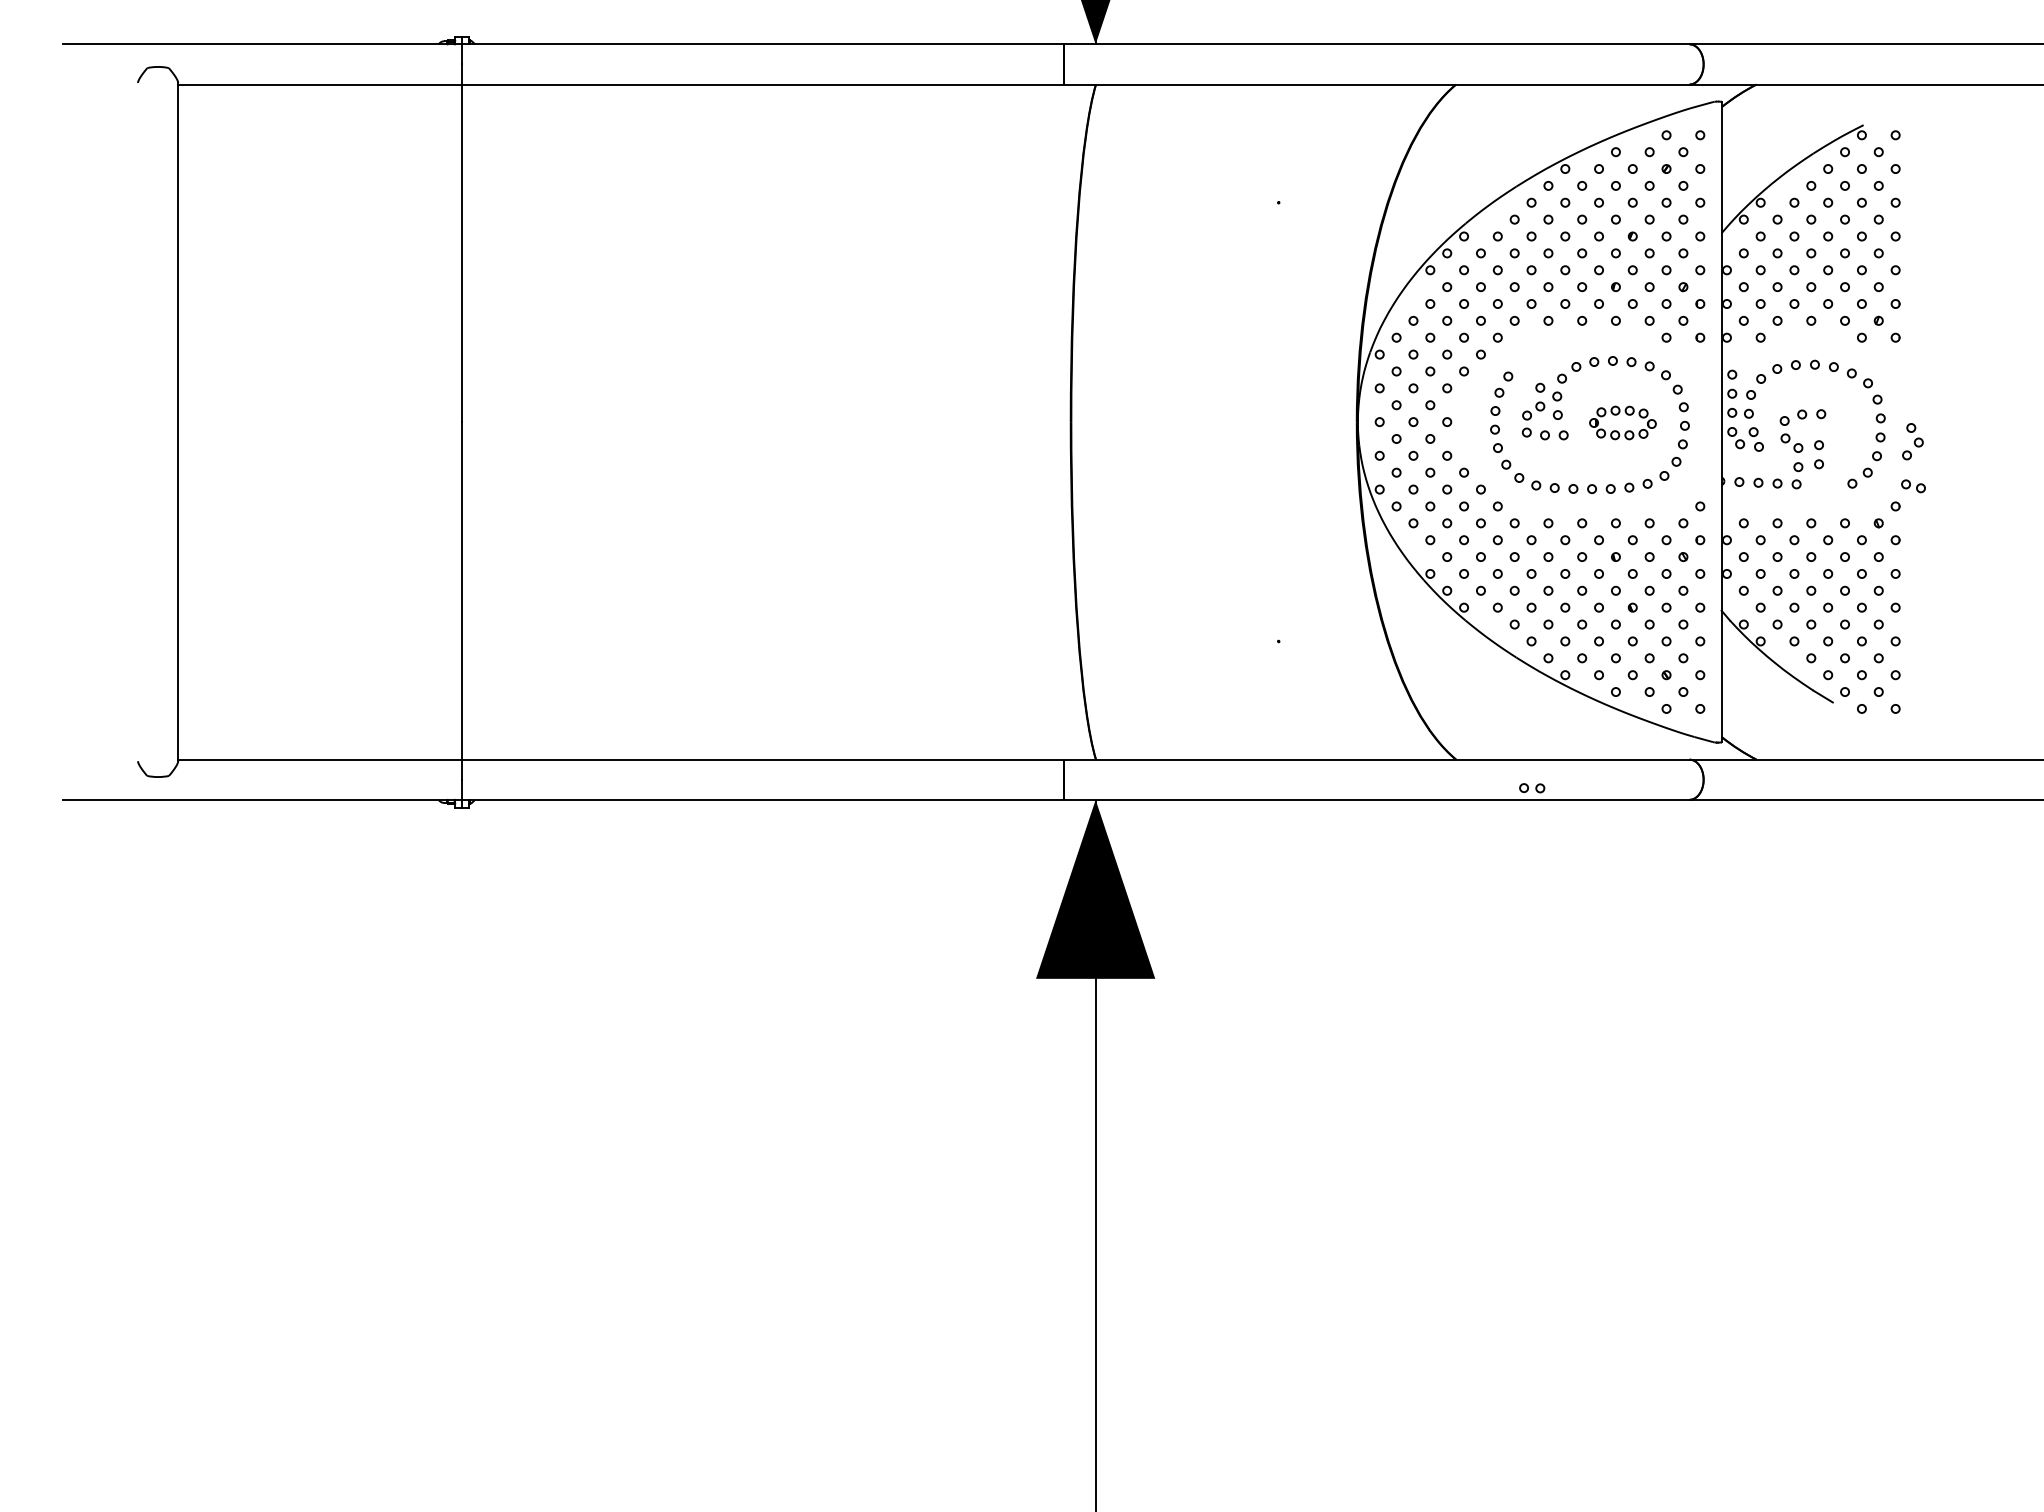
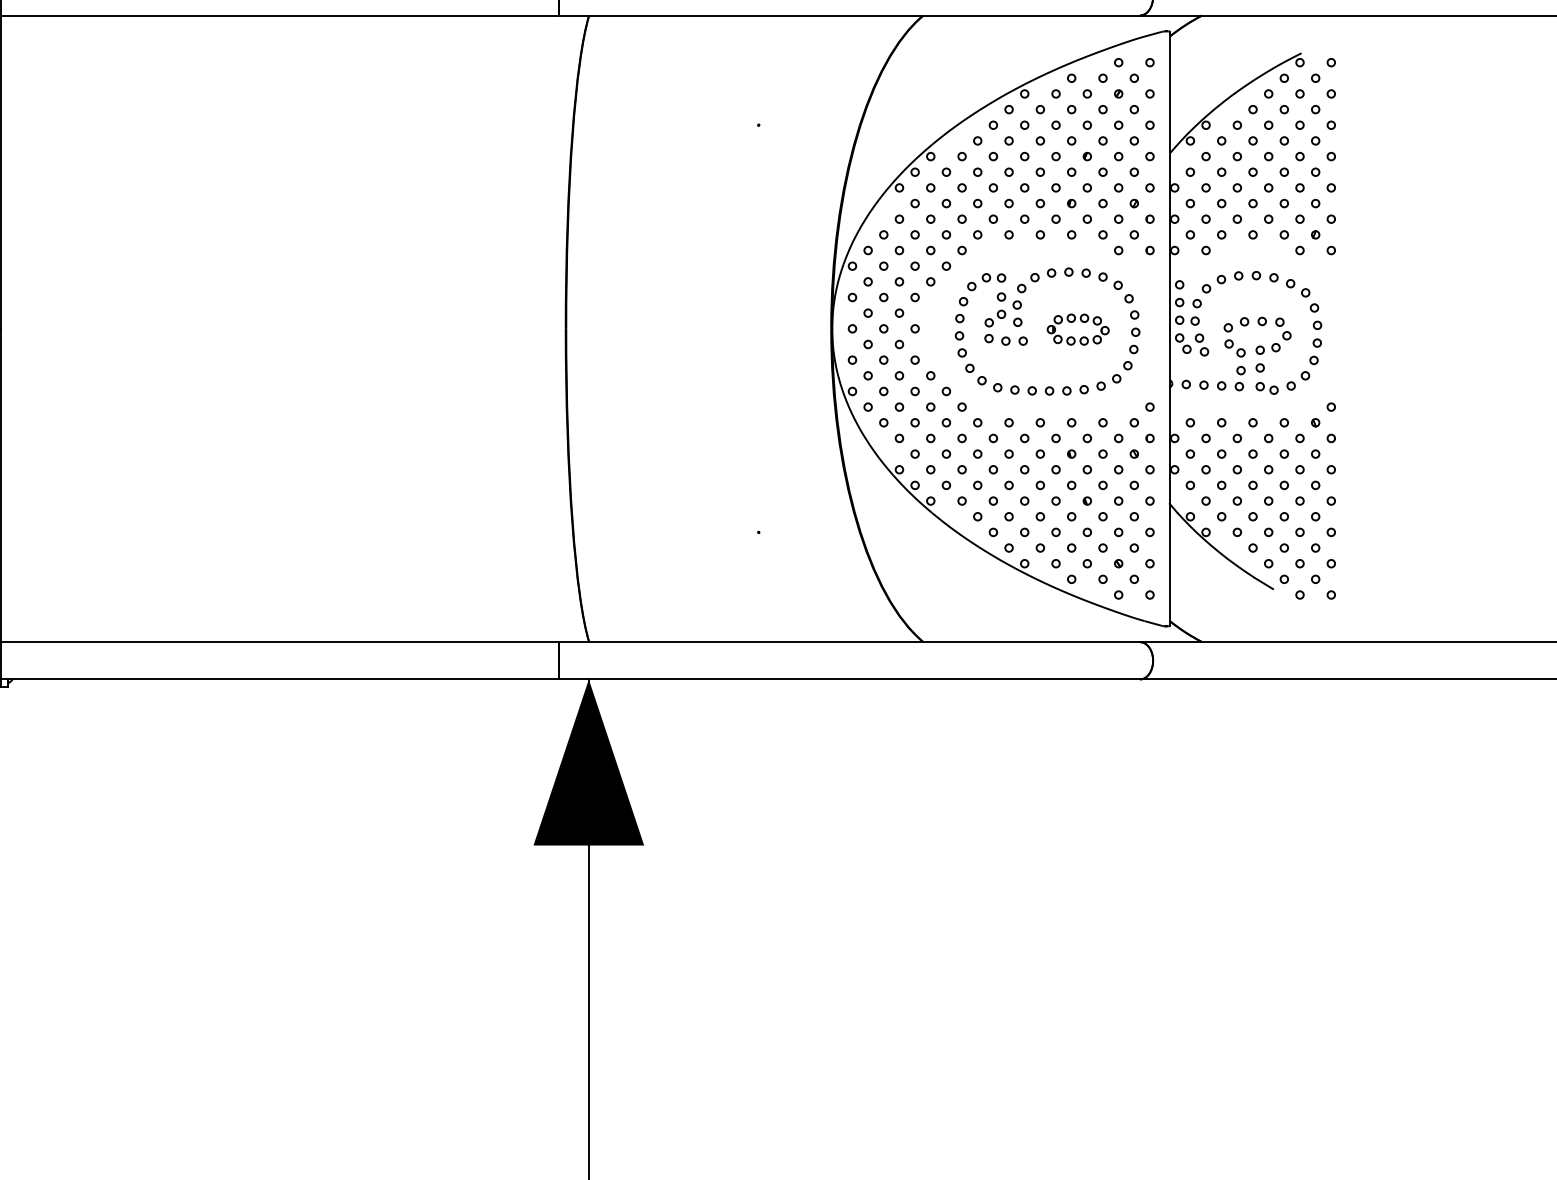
part: (1912, 441) -> (1281, 334), moved
part: (1913, 486) -> (1267, 388), moved
part: (1532, 788) -> (994, 278), moved

